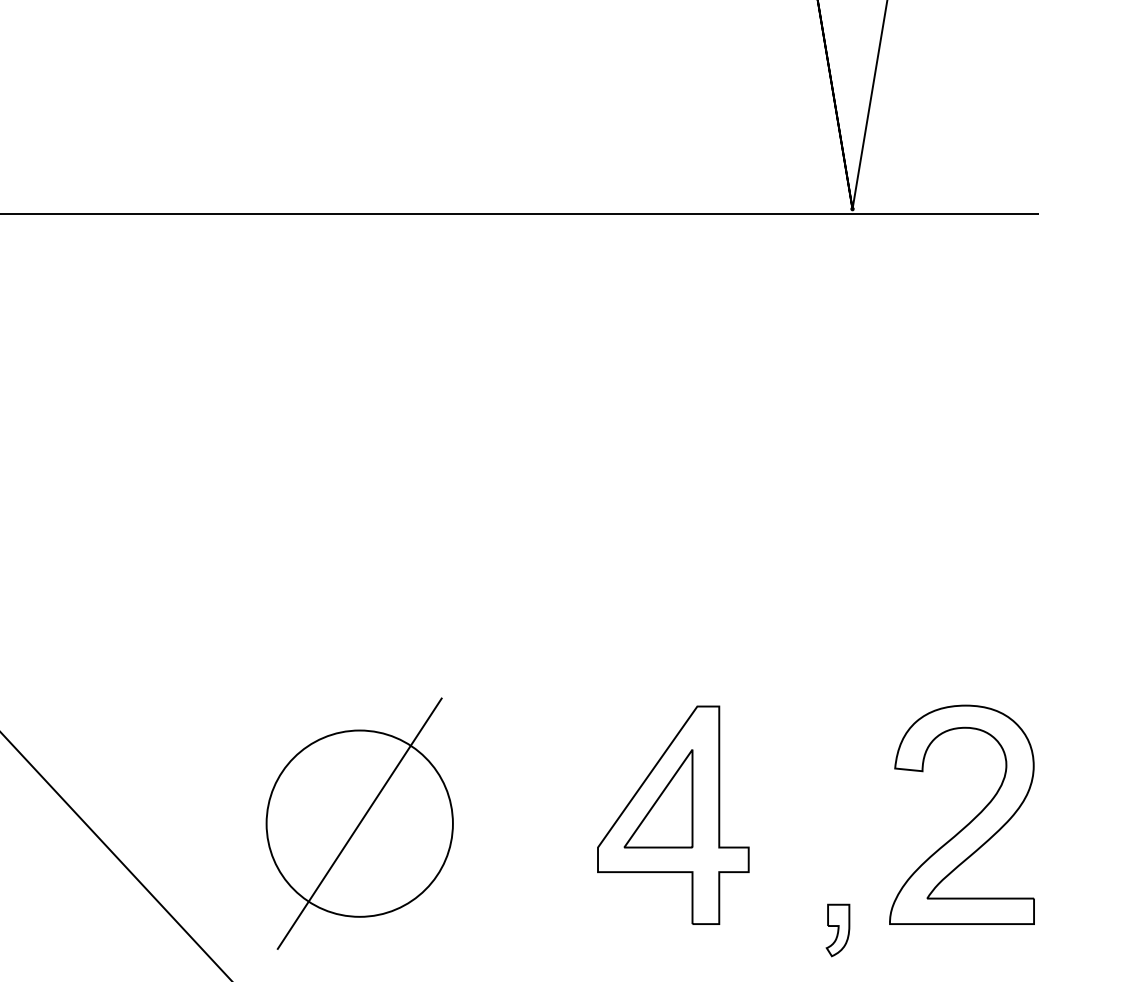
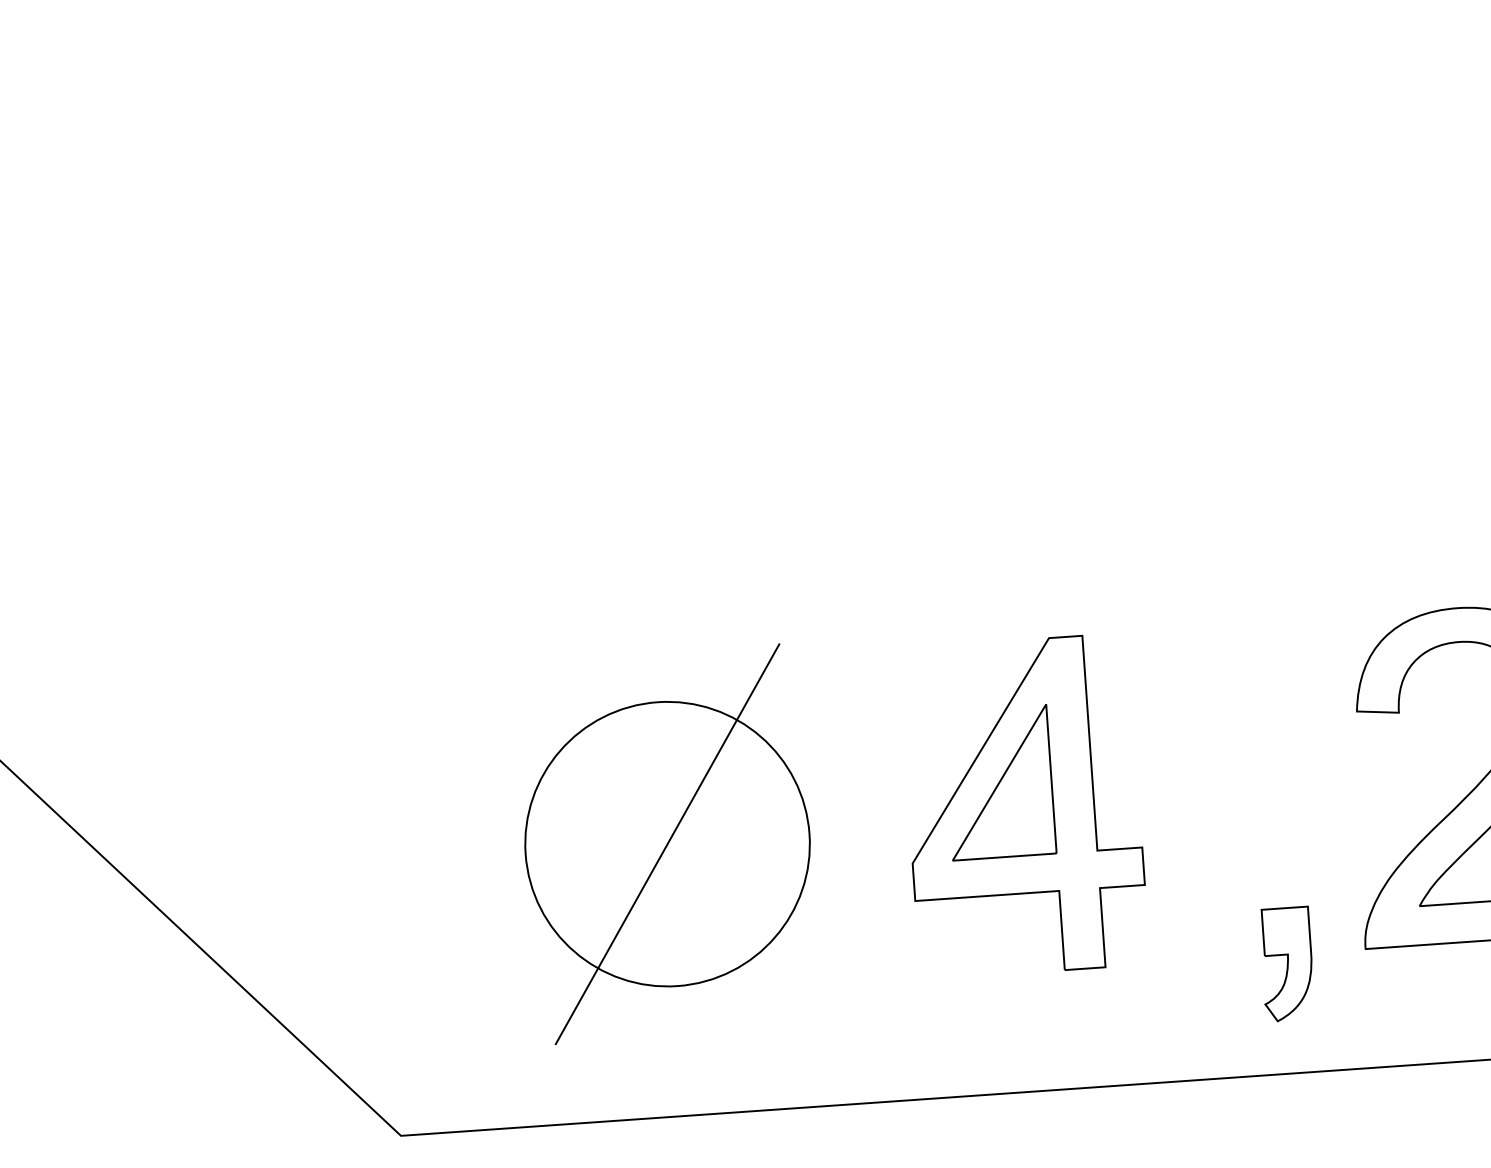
part: (359, 823) -> (667, 843), moved
part: (837, 930) -> (1286, 964), size x1.43

